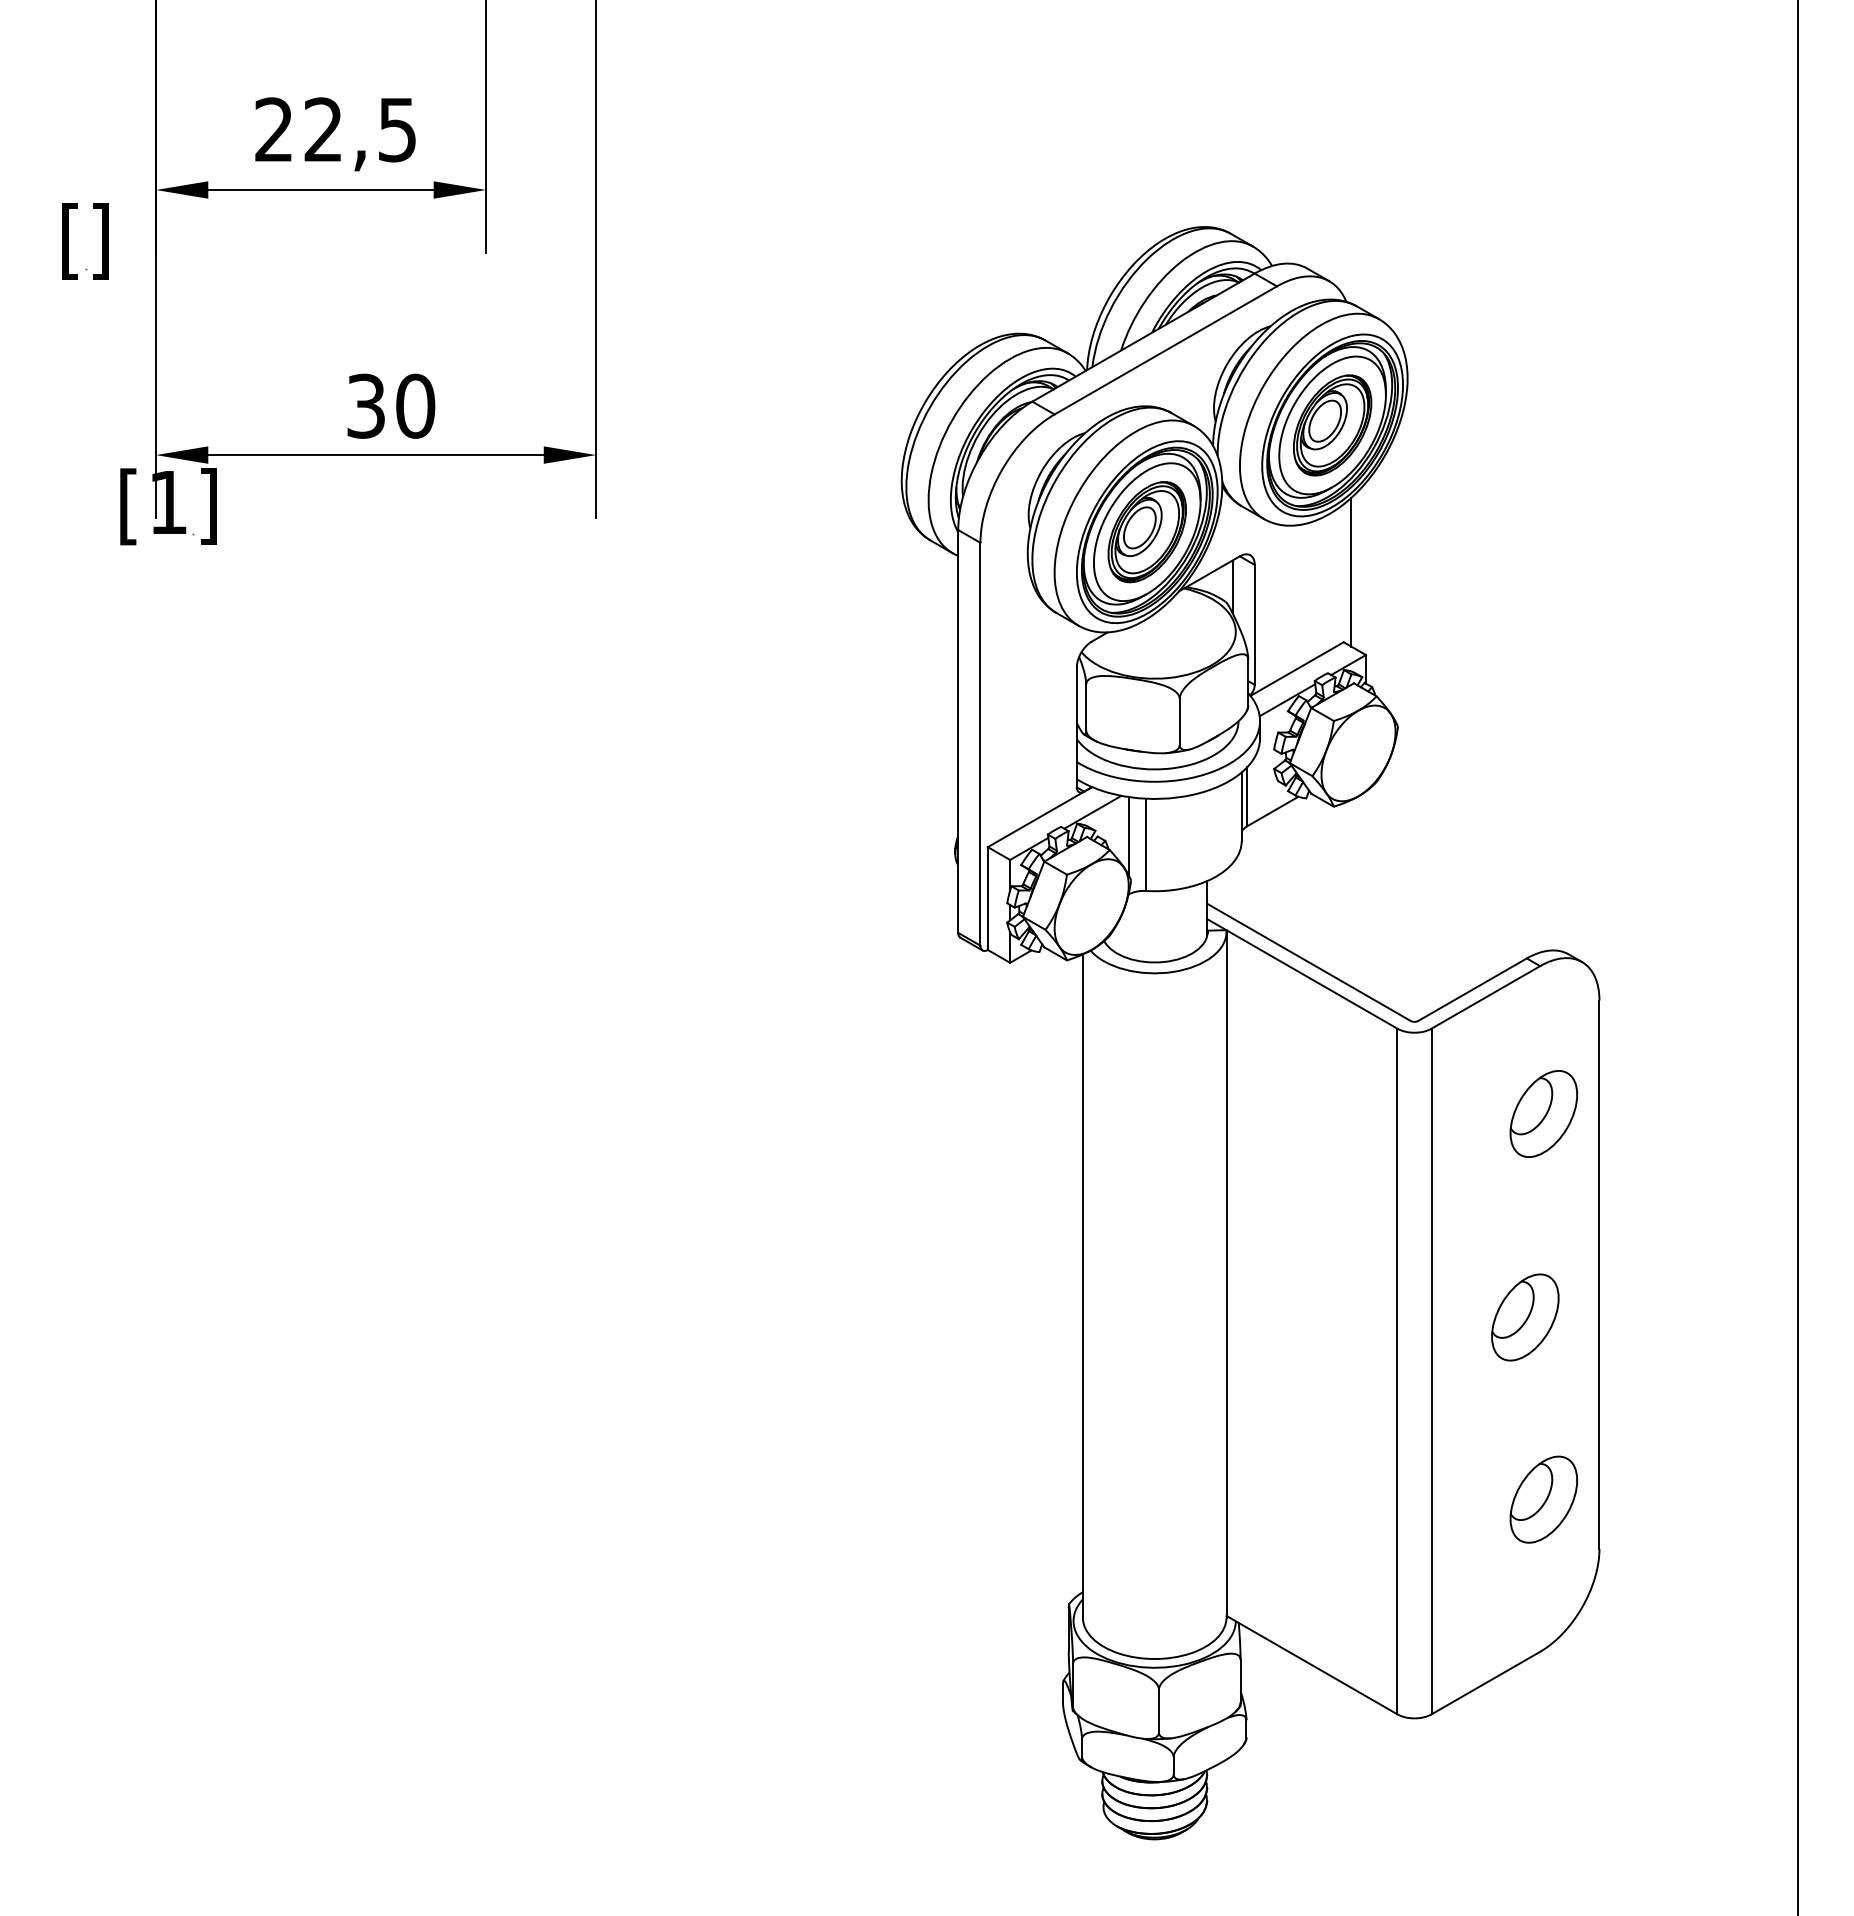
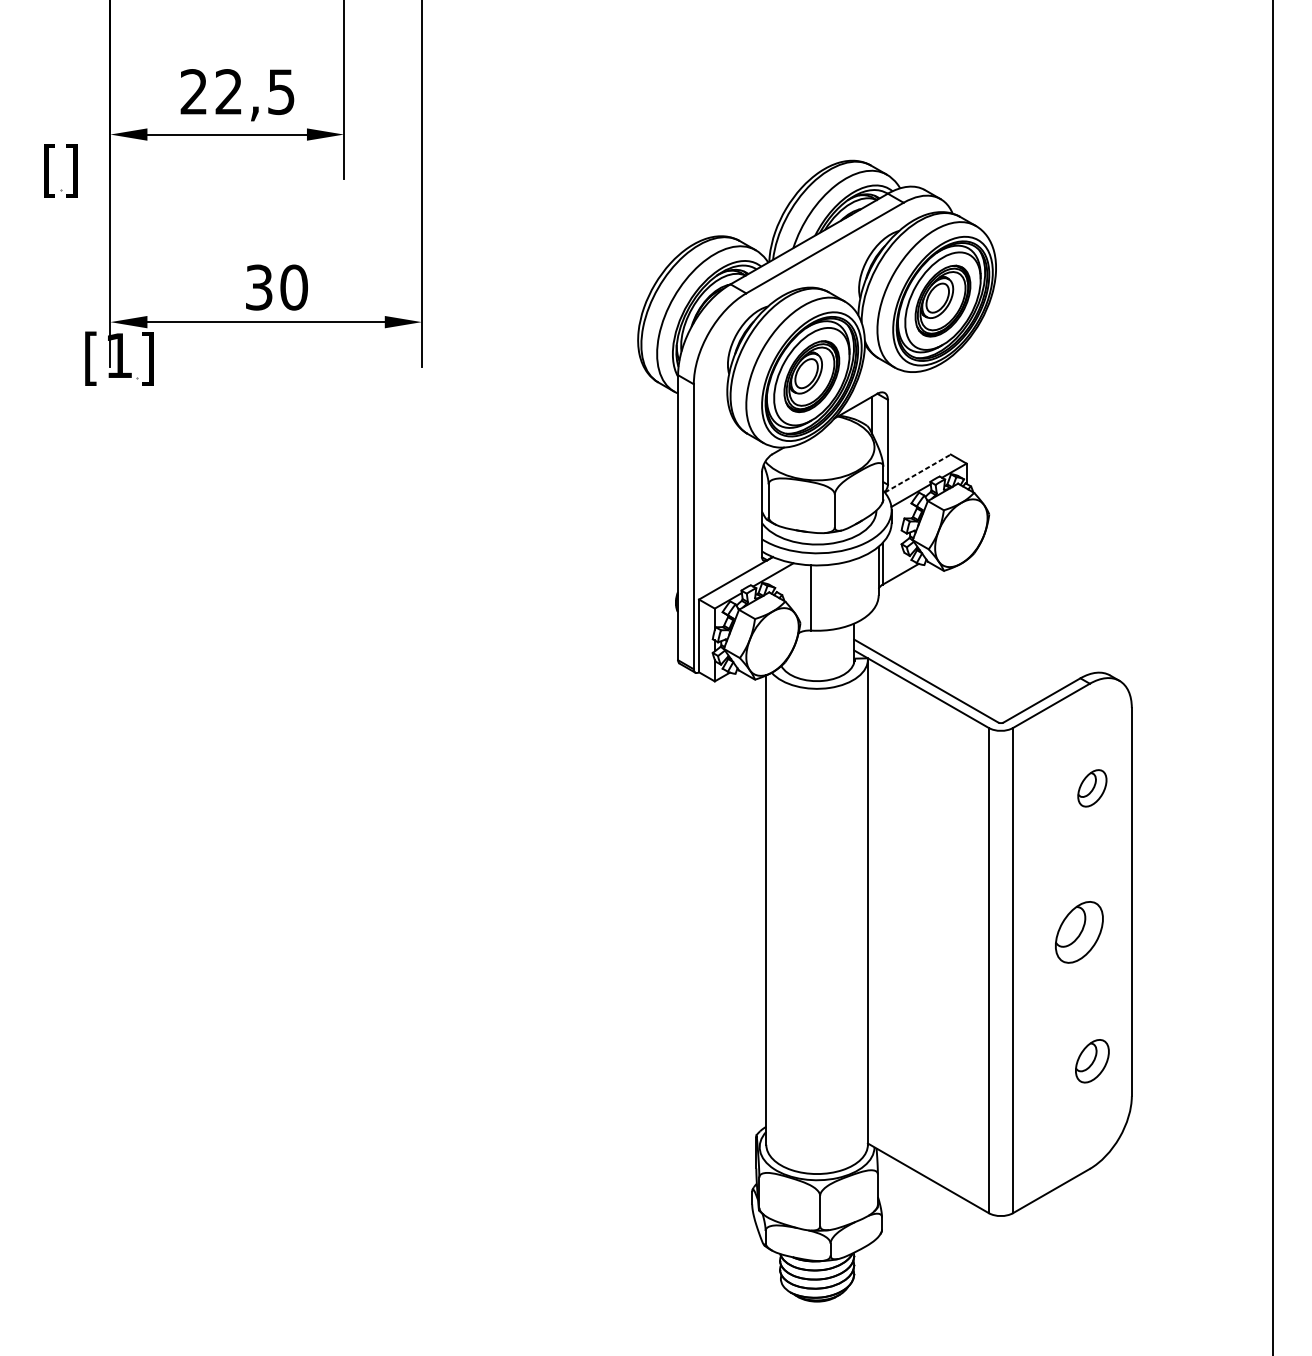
line: (1351, 572) -> (956, 405), removed
line: (1297, 669) -> (918, 473), solid -> dashed
line: (1128, 836) -> (798, 592), removed
part: (1543, 1113) -> (1092, 788), size x0.6
part: (1543, 1499) -> (1092, 1061), size x0.7

